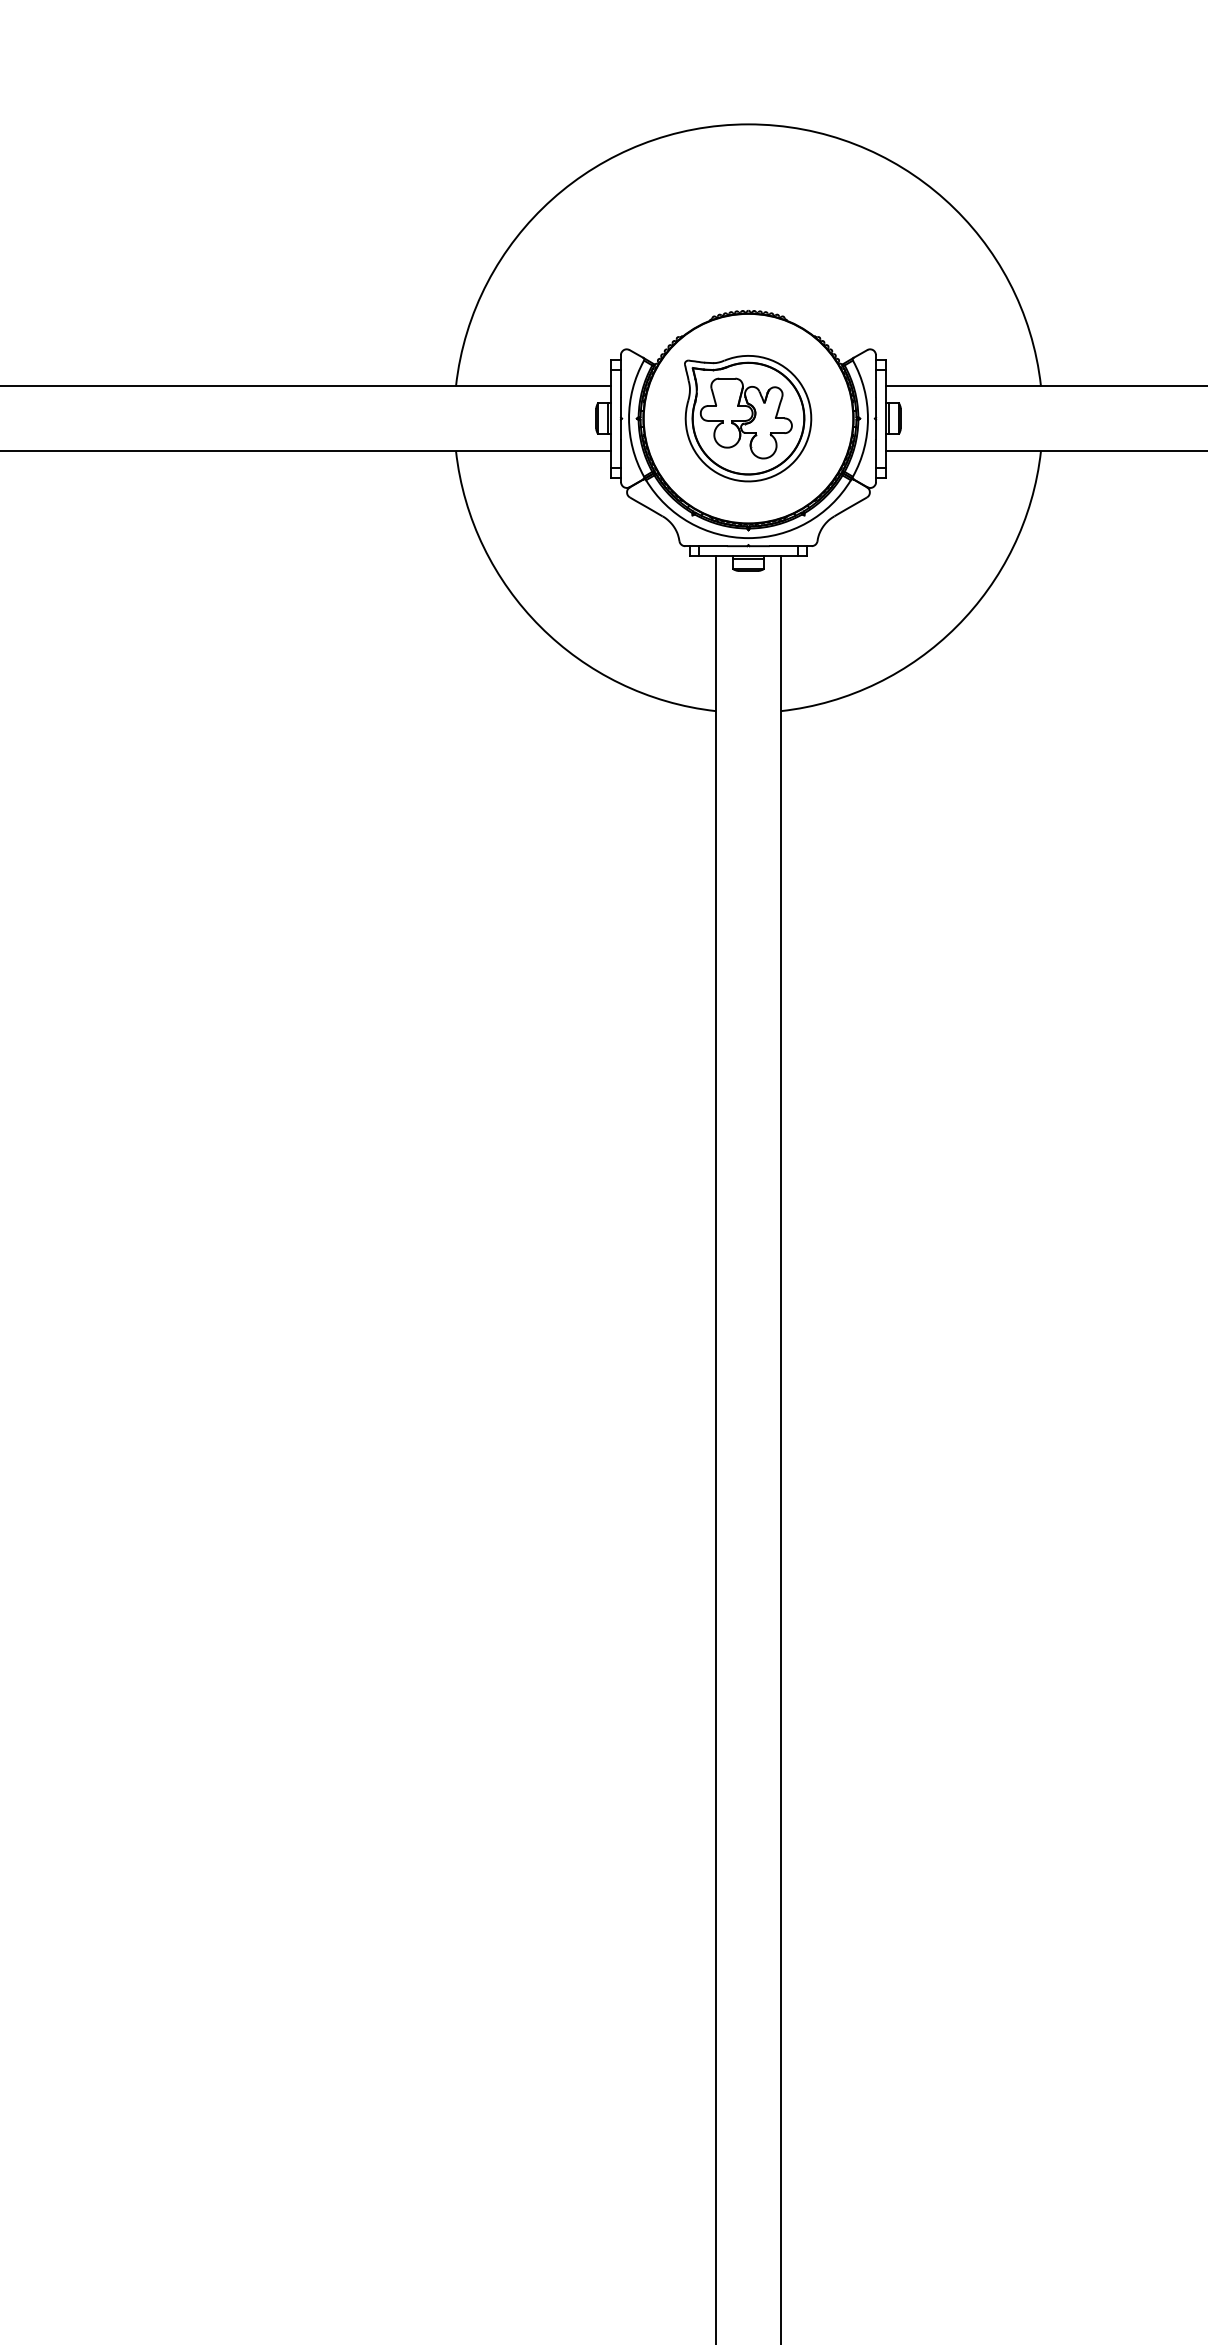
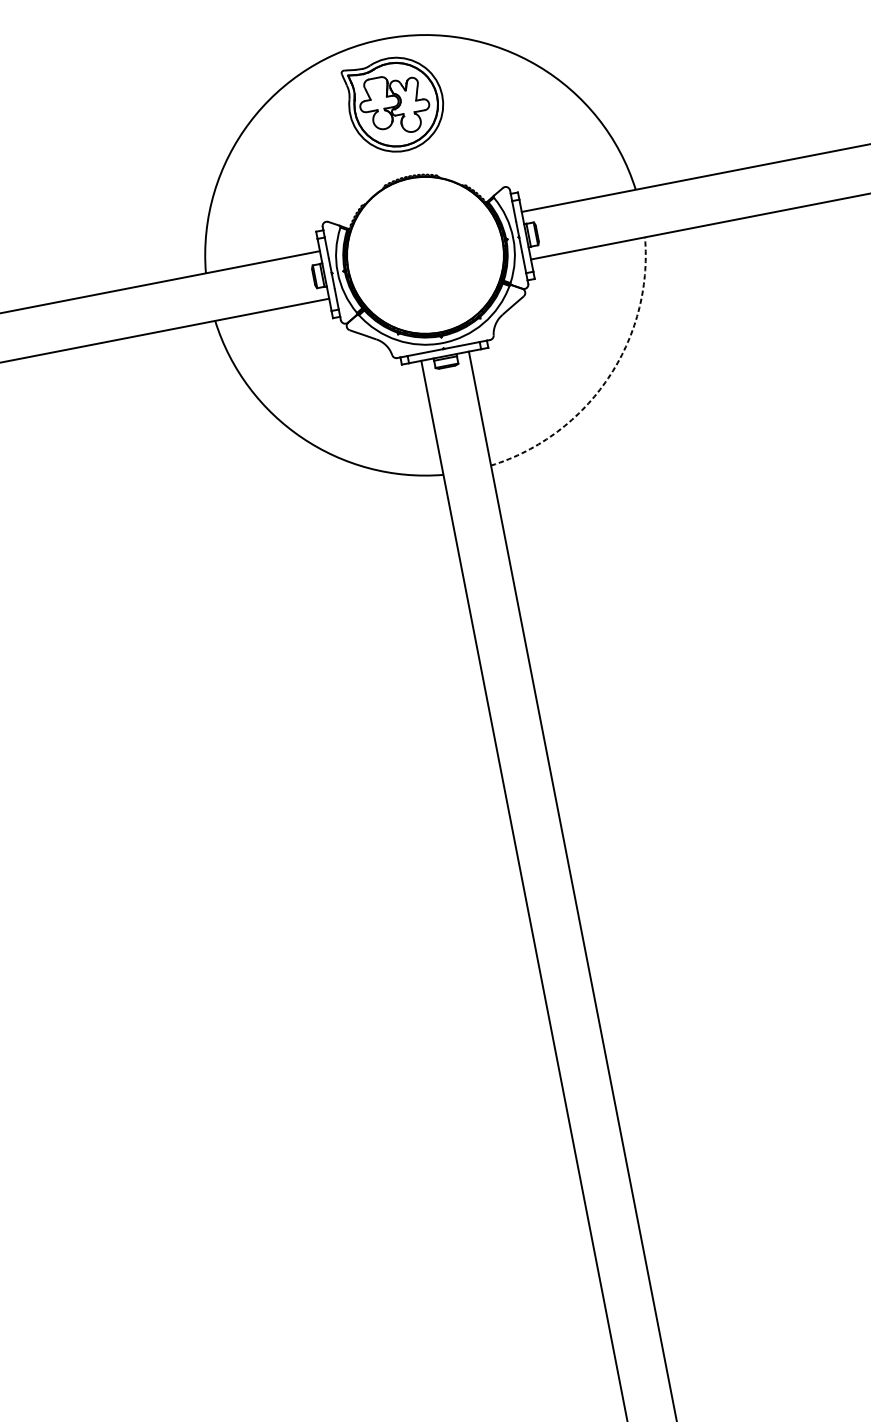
part: (748, 418) -> (396, 104), moved
arc: (956, 626) -> (608, 378), solid -> dashed

